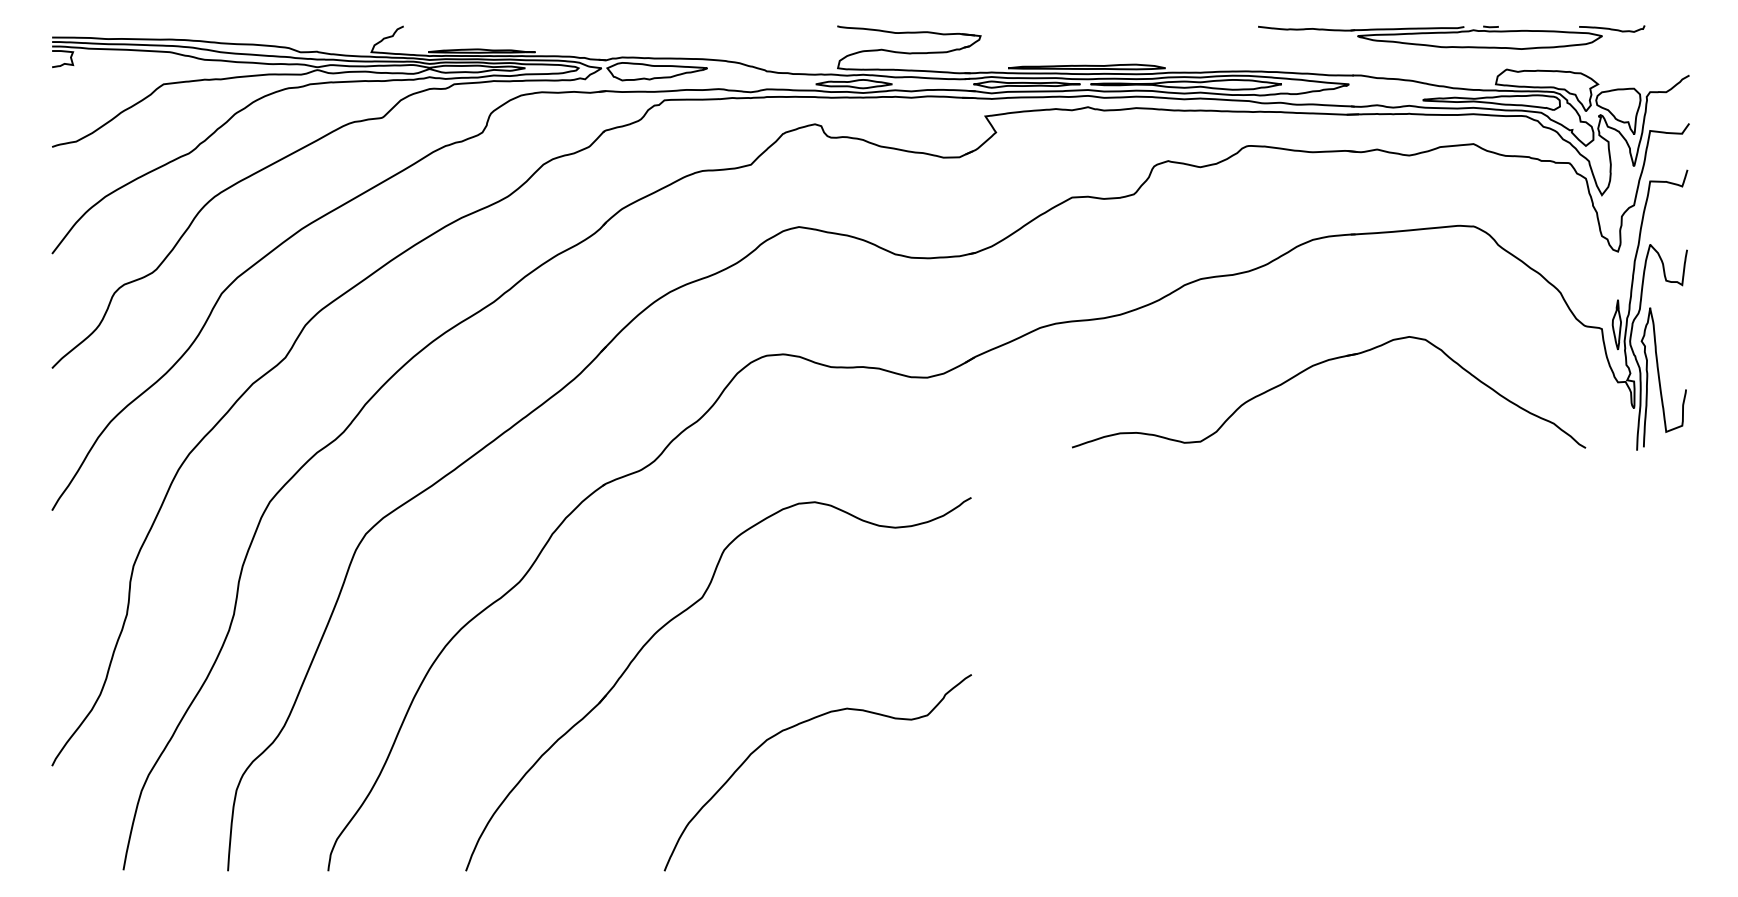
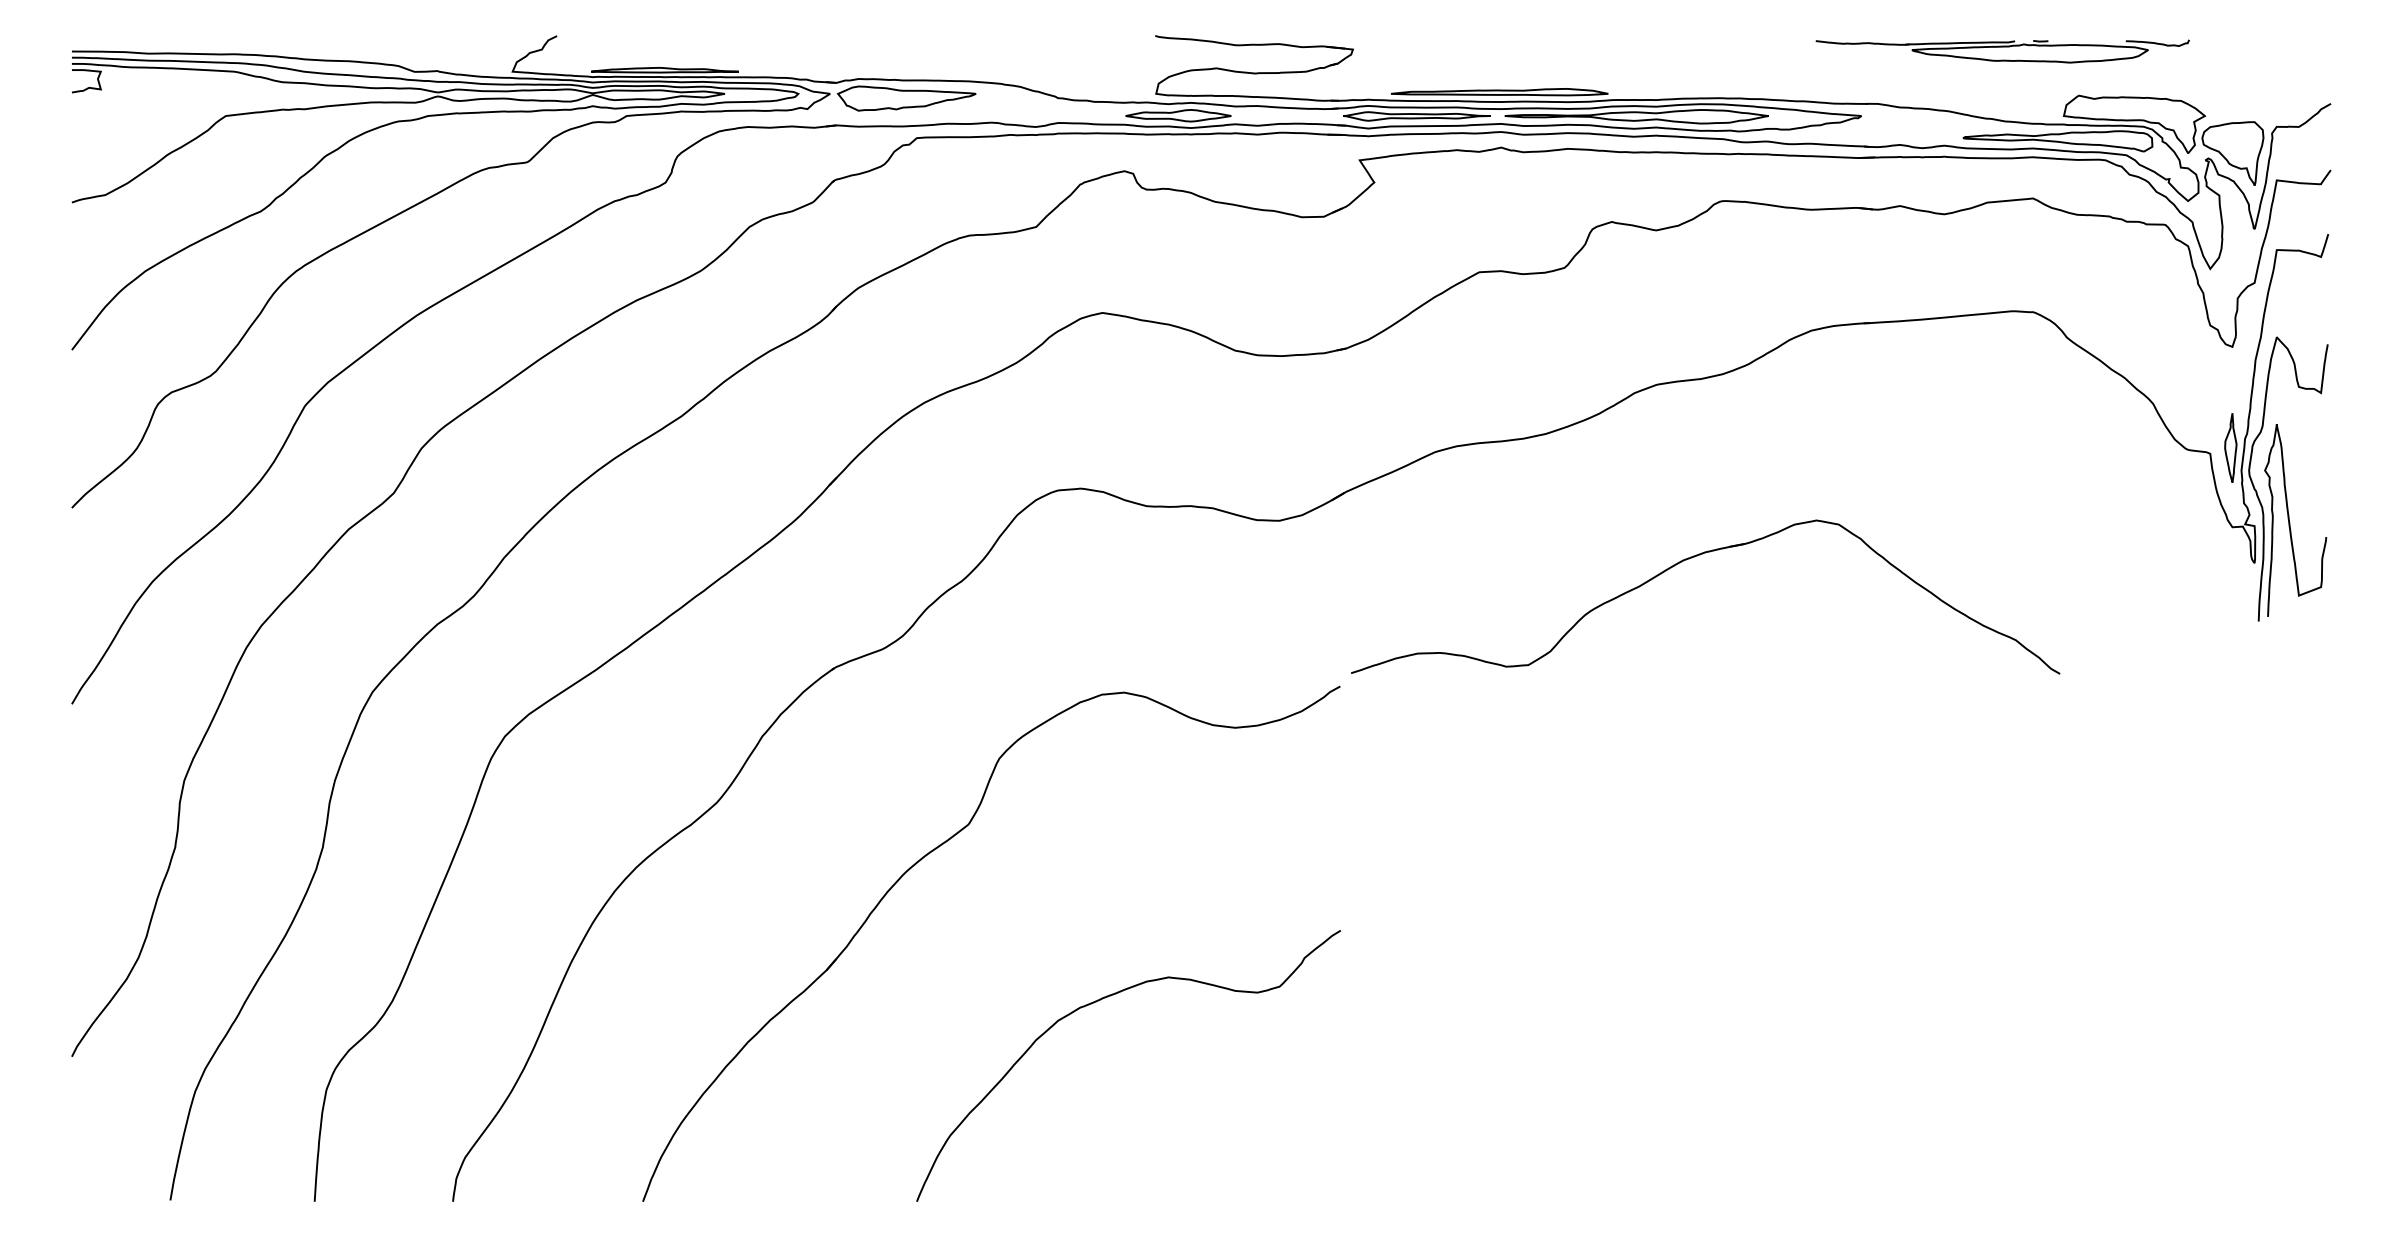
part: (1451, 37) -> (2002, 51), size x0.7
part: (1319, 364) -> (1692, 558), moved

